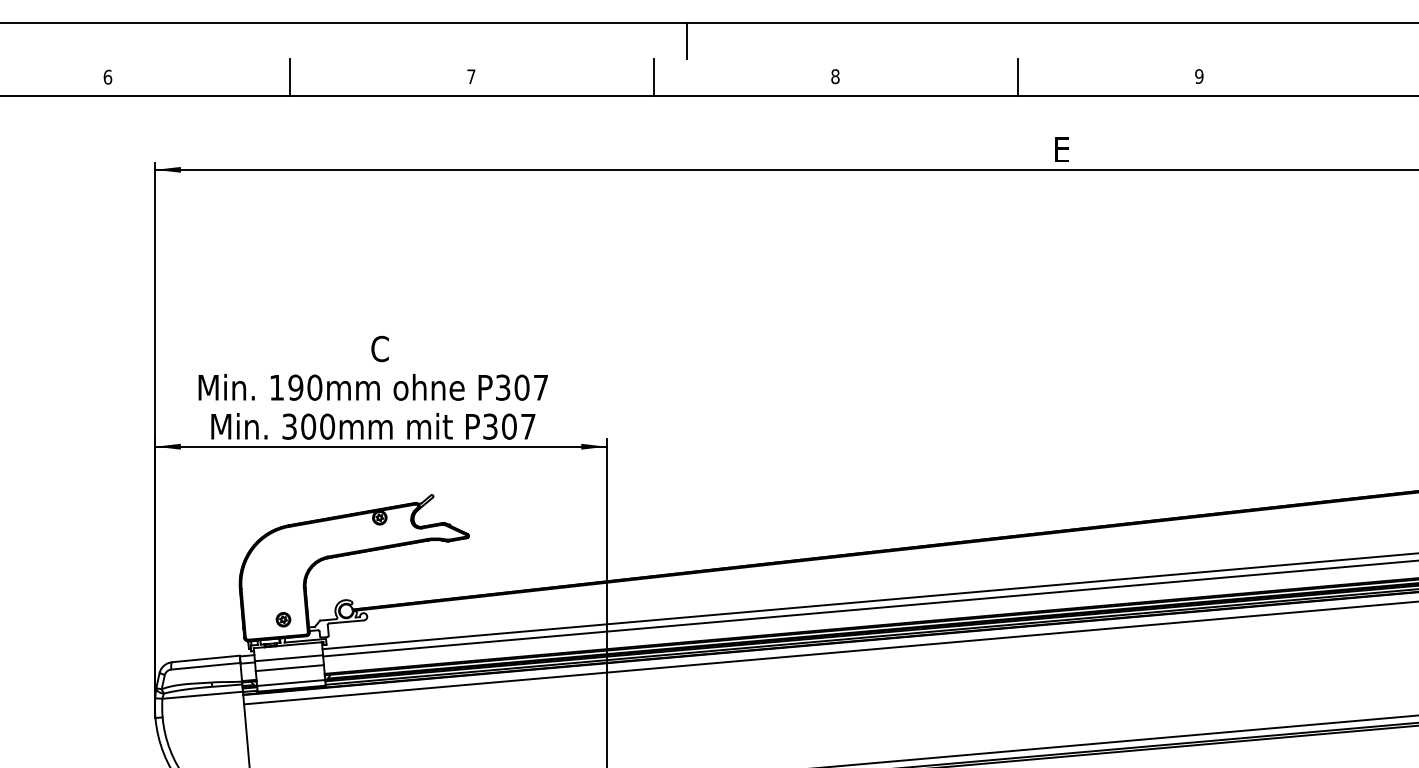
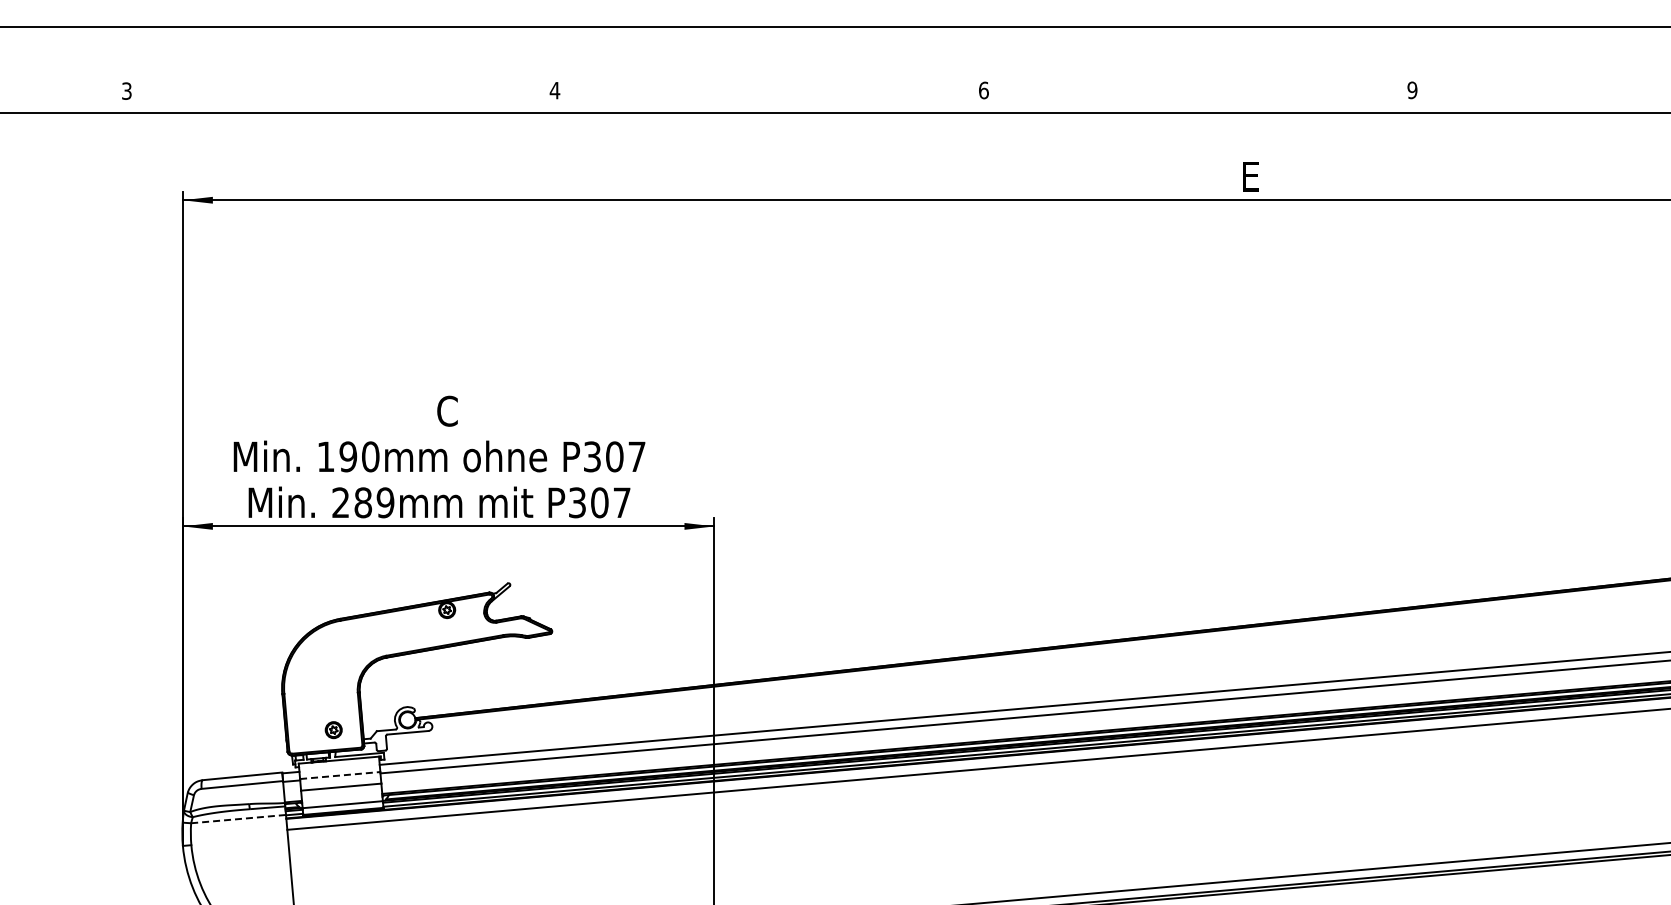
line: (686, 41) -> (808, 48), removed
text: (107, 76) -> (126, 90), 6 -> 3
text: (470, 76) -> (554, 90), 7 -> 4
text: (835, 76) -> (983, 90), 8 -> 6
line: (290, 77) -> (341, 91), removed
line: (654, 77) -> (770, 91), removed
line: (1017, 77) -> (1198, 91), removed
text: (308, 426) -> (363, 502), 300mm -> 289mm
line: (289, 658) -> (340, 775), solid -> dashed
line: (202, 695) -> (238, 819), solid -> dashed

